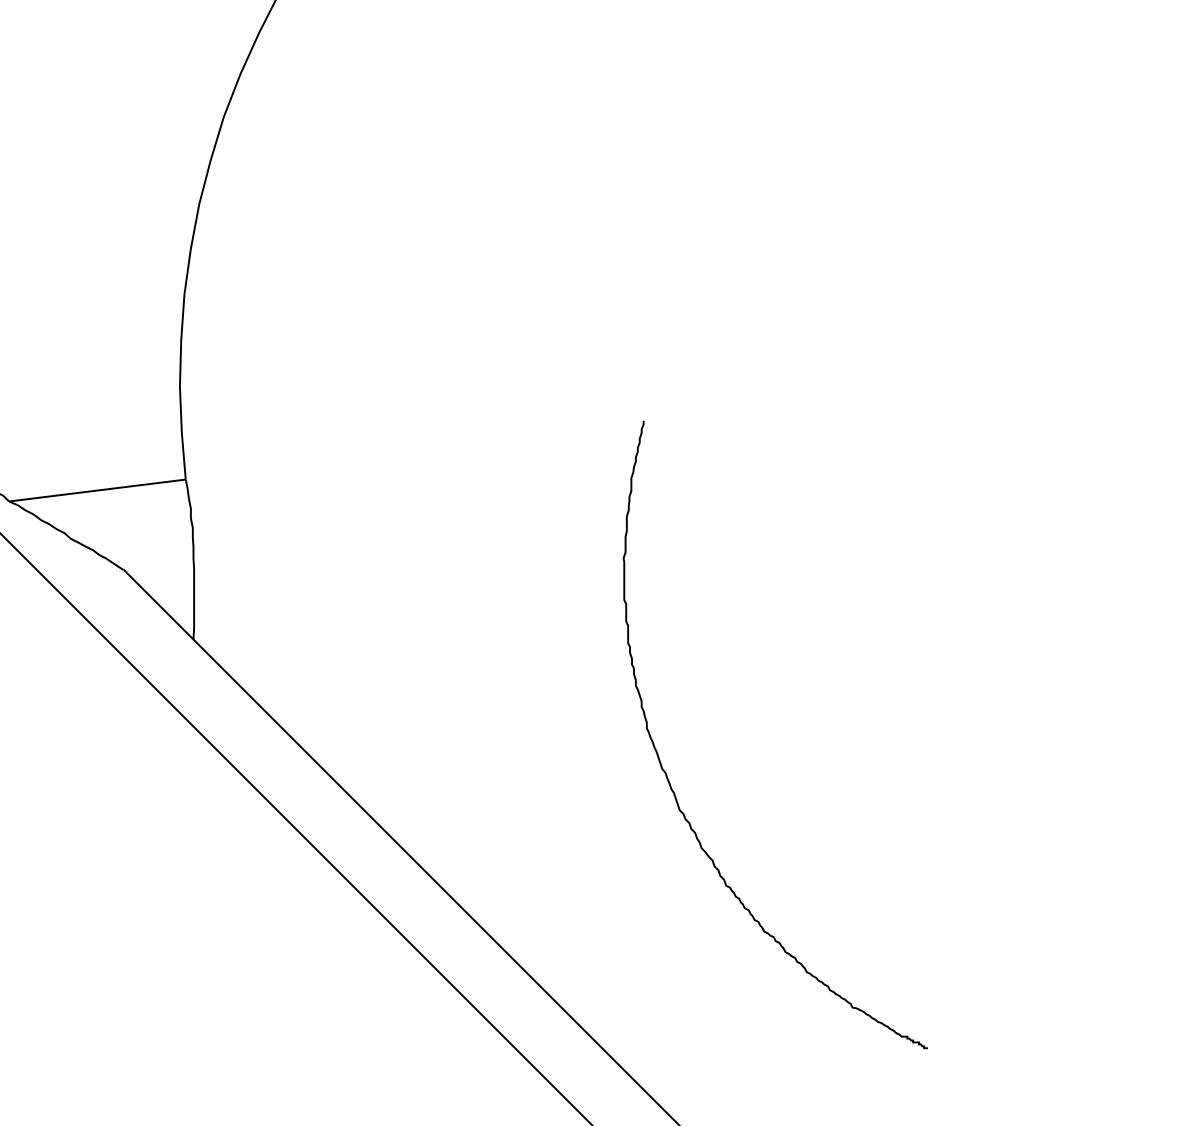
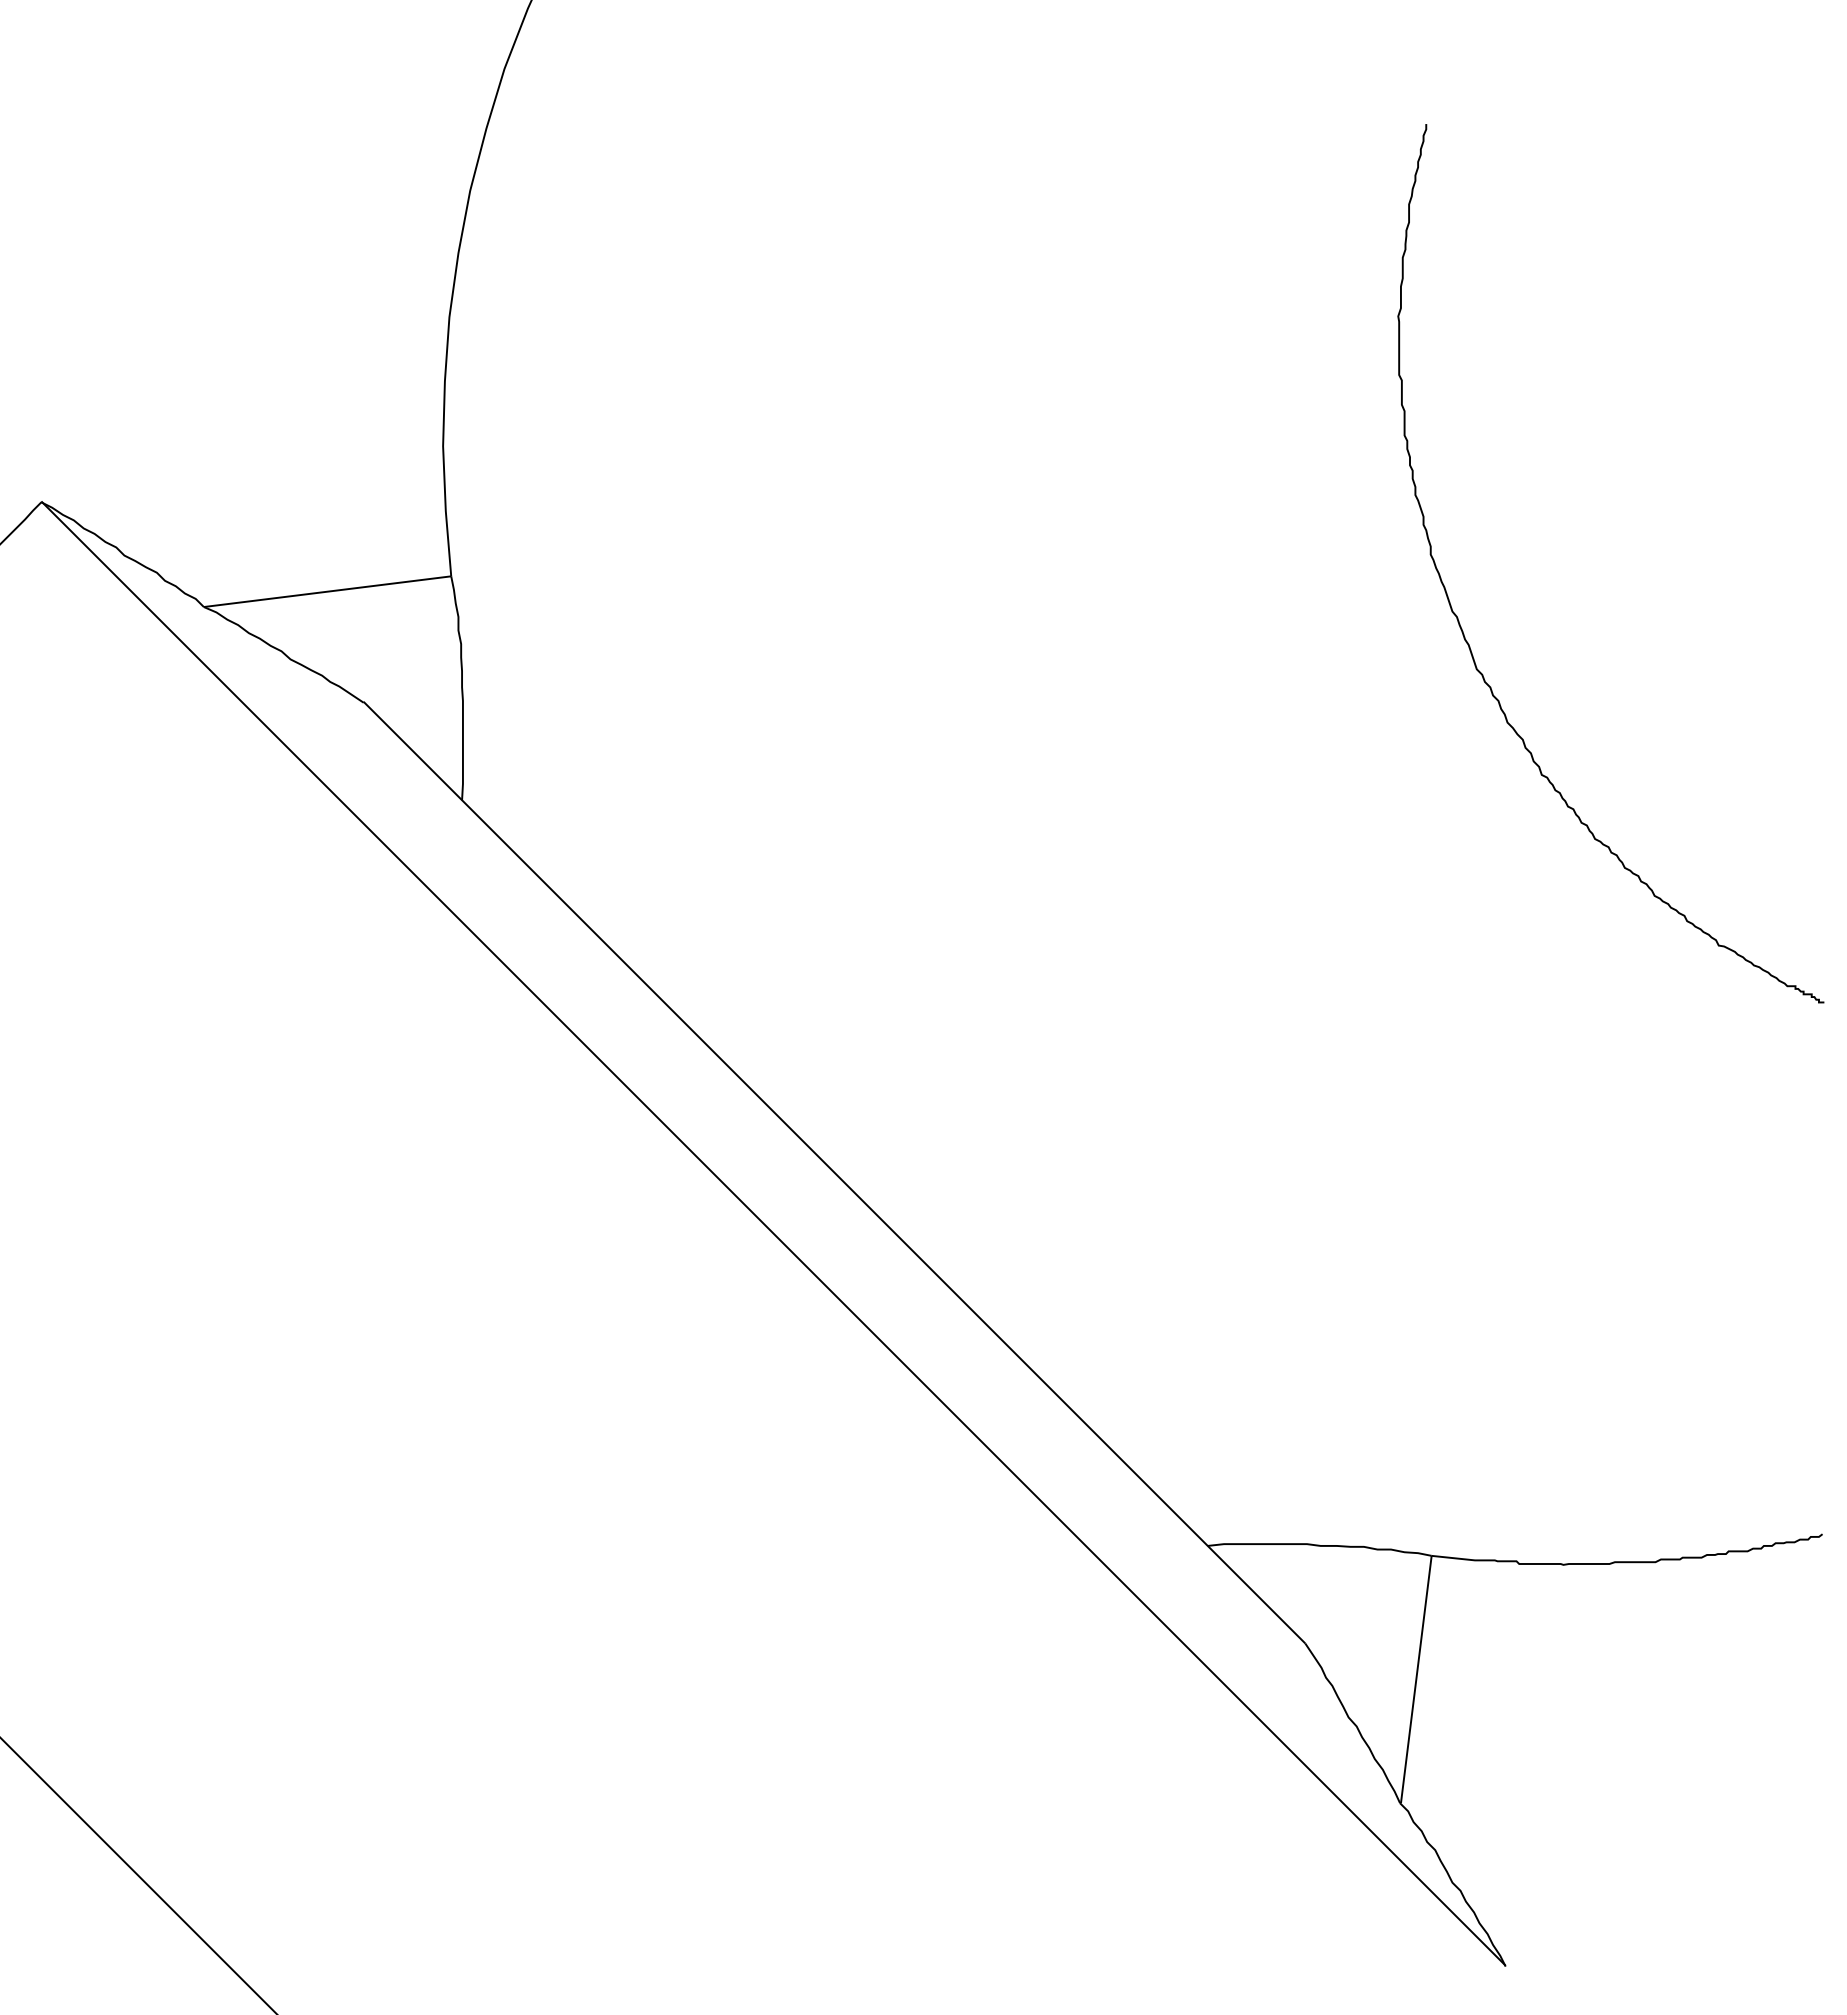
curve: (666, 773) -> (1458, 617), moved

